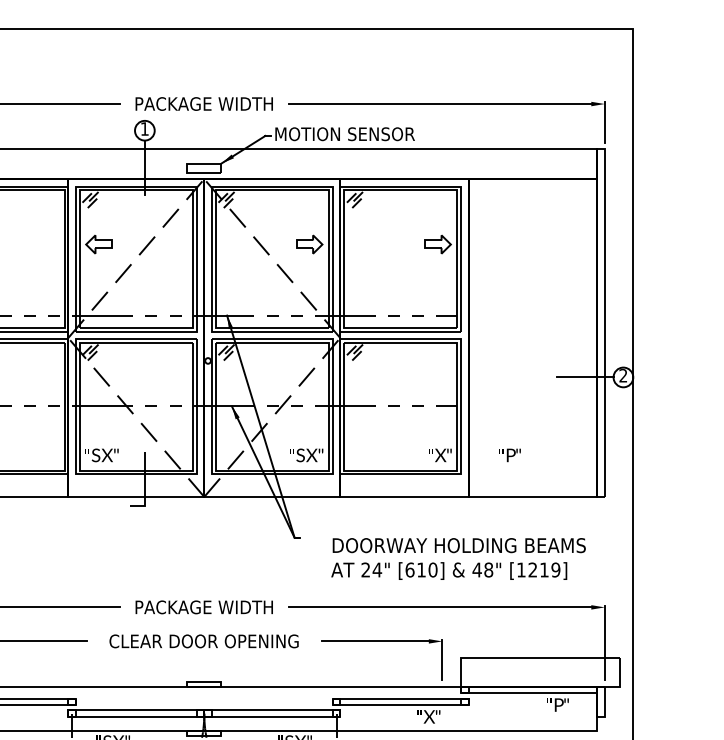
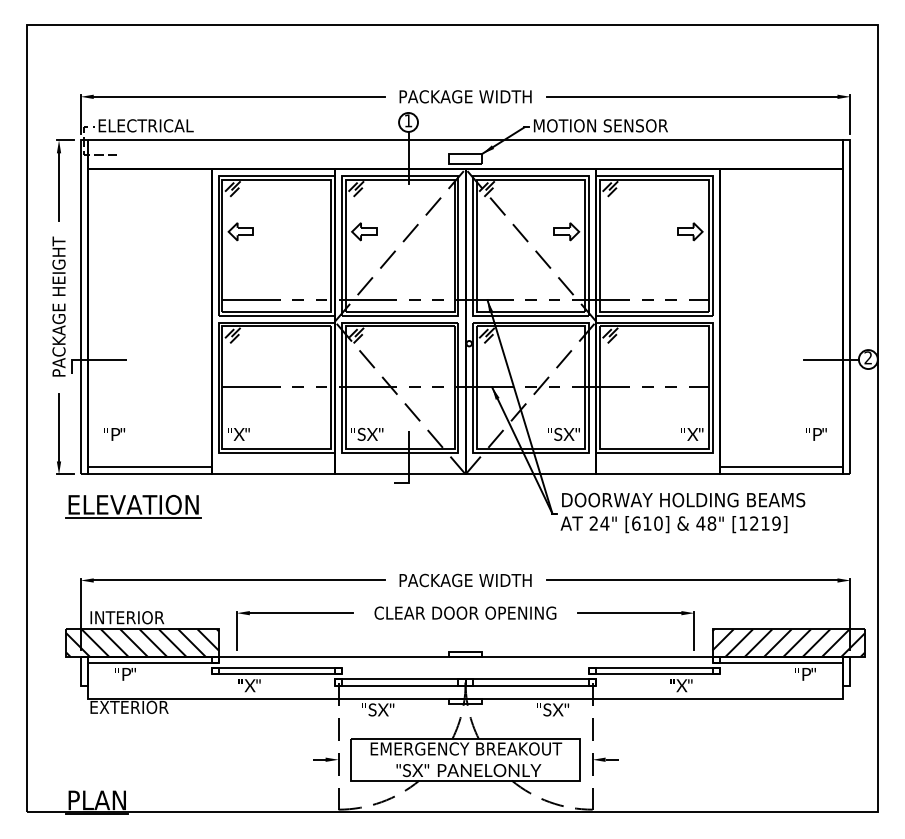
text: (510, 455) -> (816, 434), moved
line: (533, 489) -> (781, 467), added
text: (458, 558) -> (682, 512), moved
hatch: (540, 671) -> (788, 642), added

